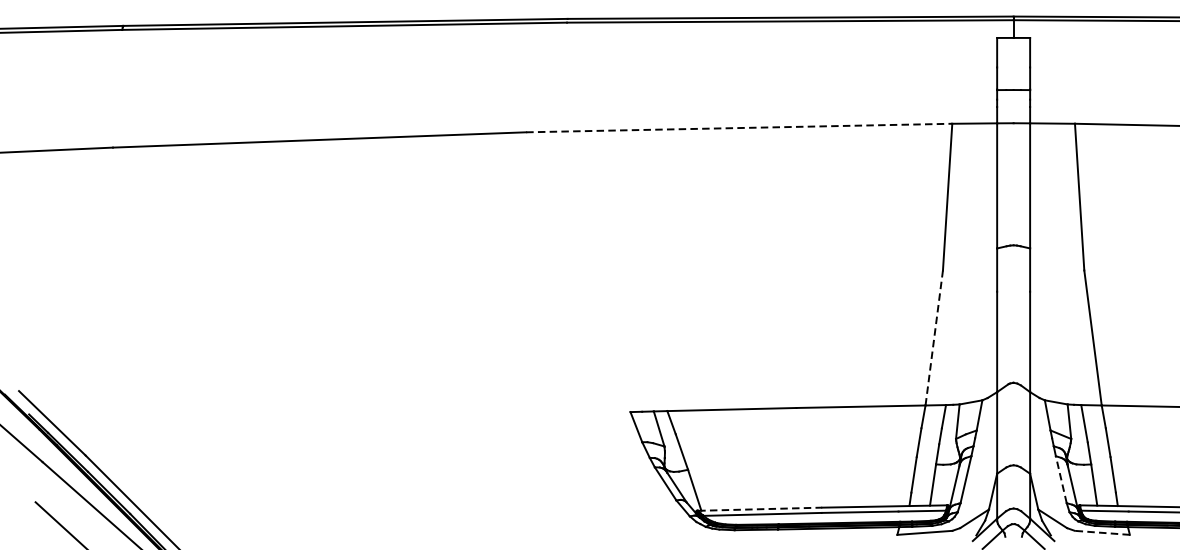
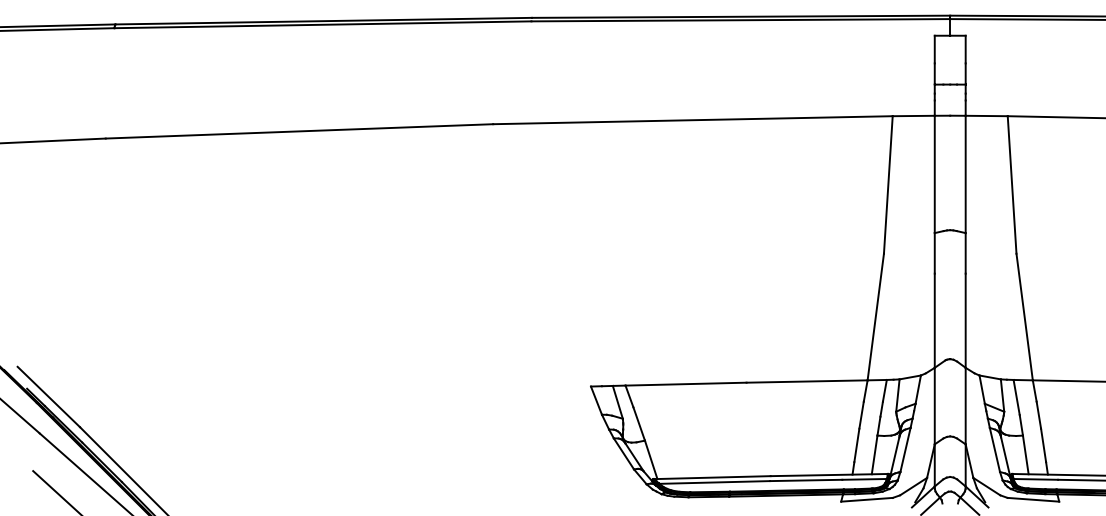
line: (738, 128) -> (692, 120), dashed -> solid
line: (933, 338) -> (875, 317), dashed -> solid
line: (1060, 479) -> (994, 449), dashed -> solid
line: (761, 509) -> (713, 477), dashed -> solid
line: (1102, 532) -> (1033, 499), dashed -> solid

